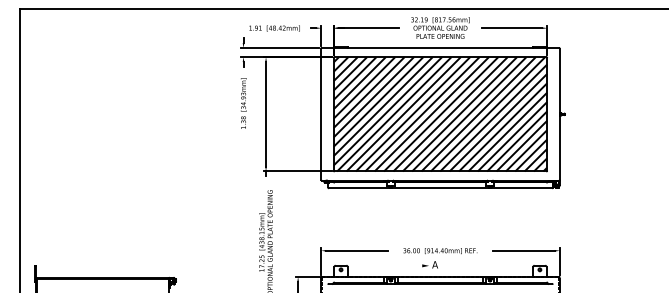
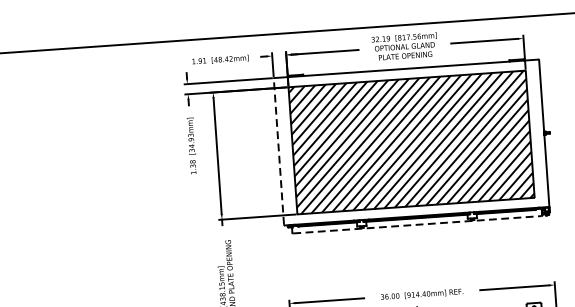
line: (321, 114) -> (279, 151), solid -> dashed
line: (440, 188) -> (417, 225), solid -> dashed

